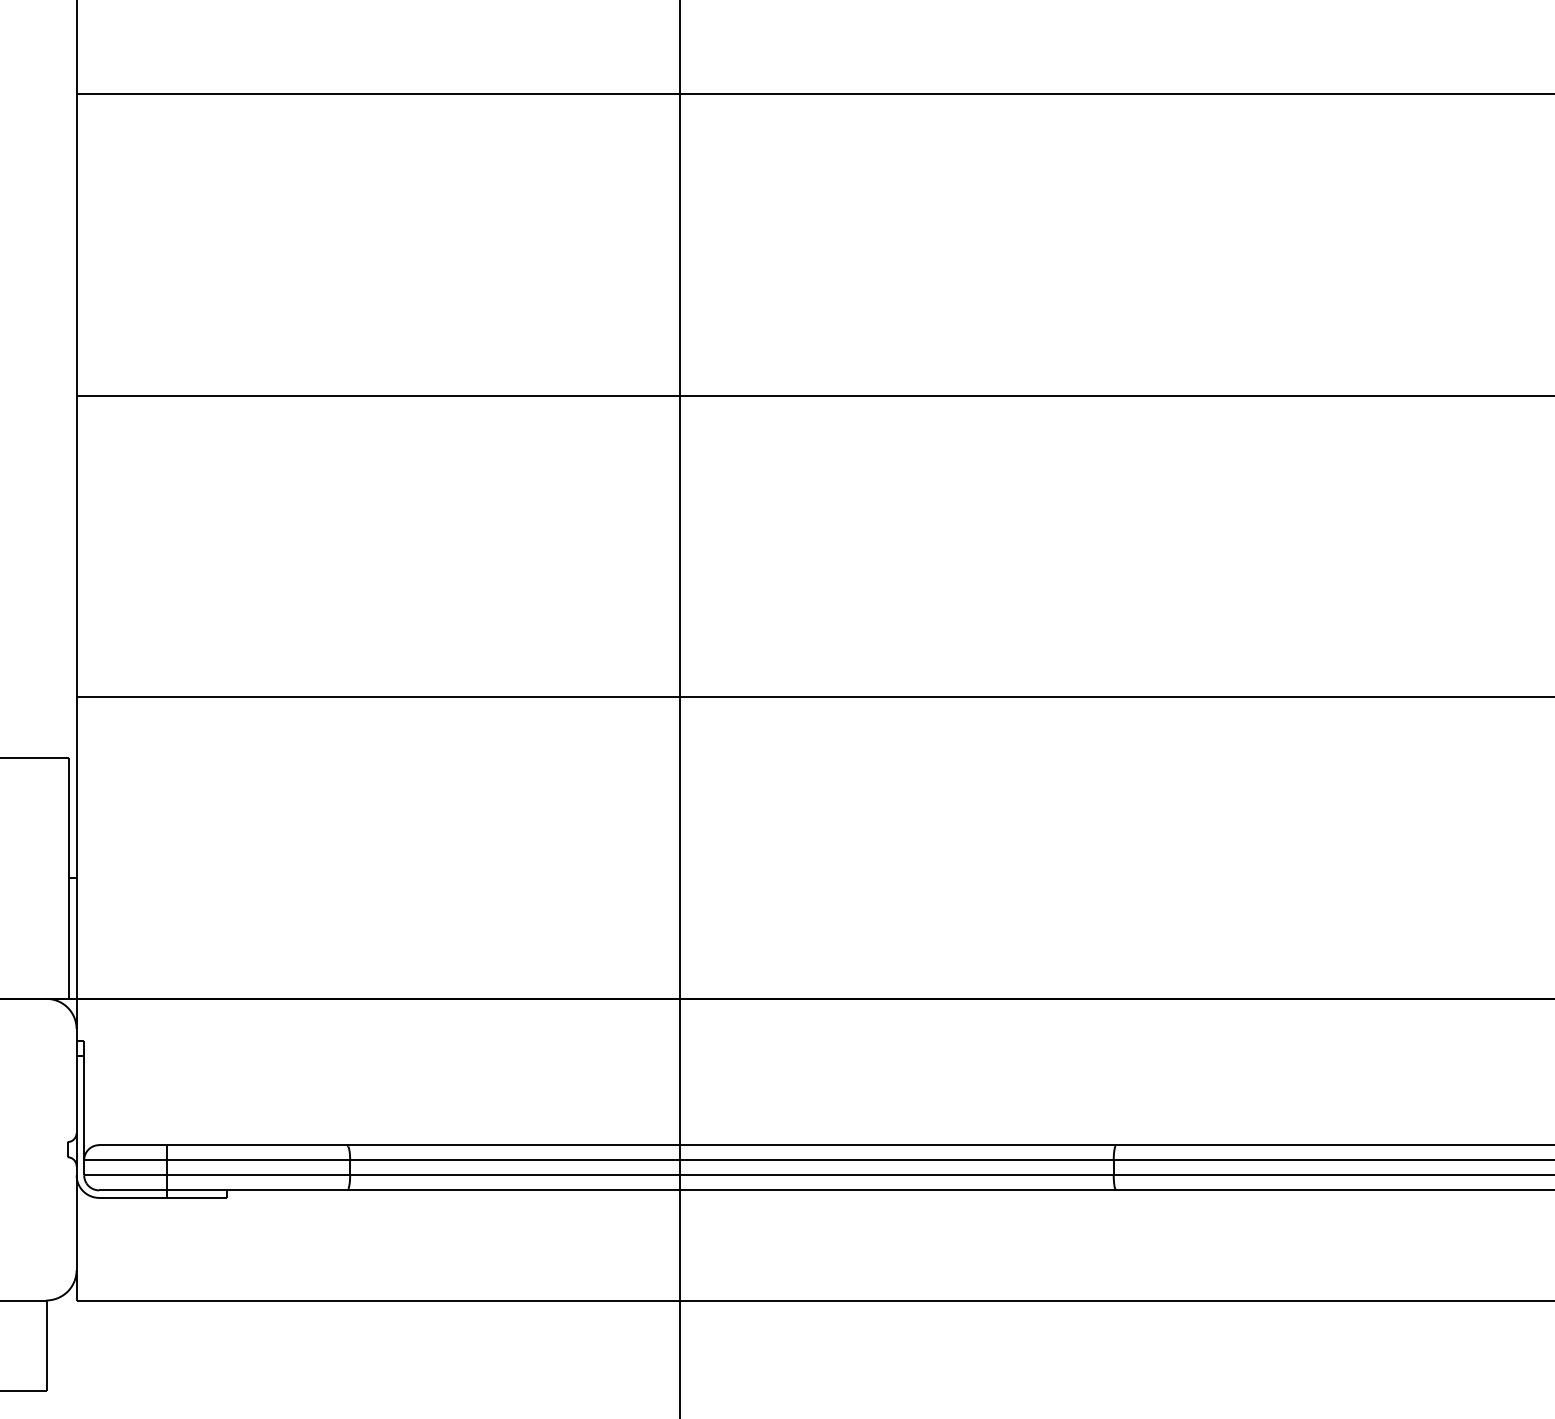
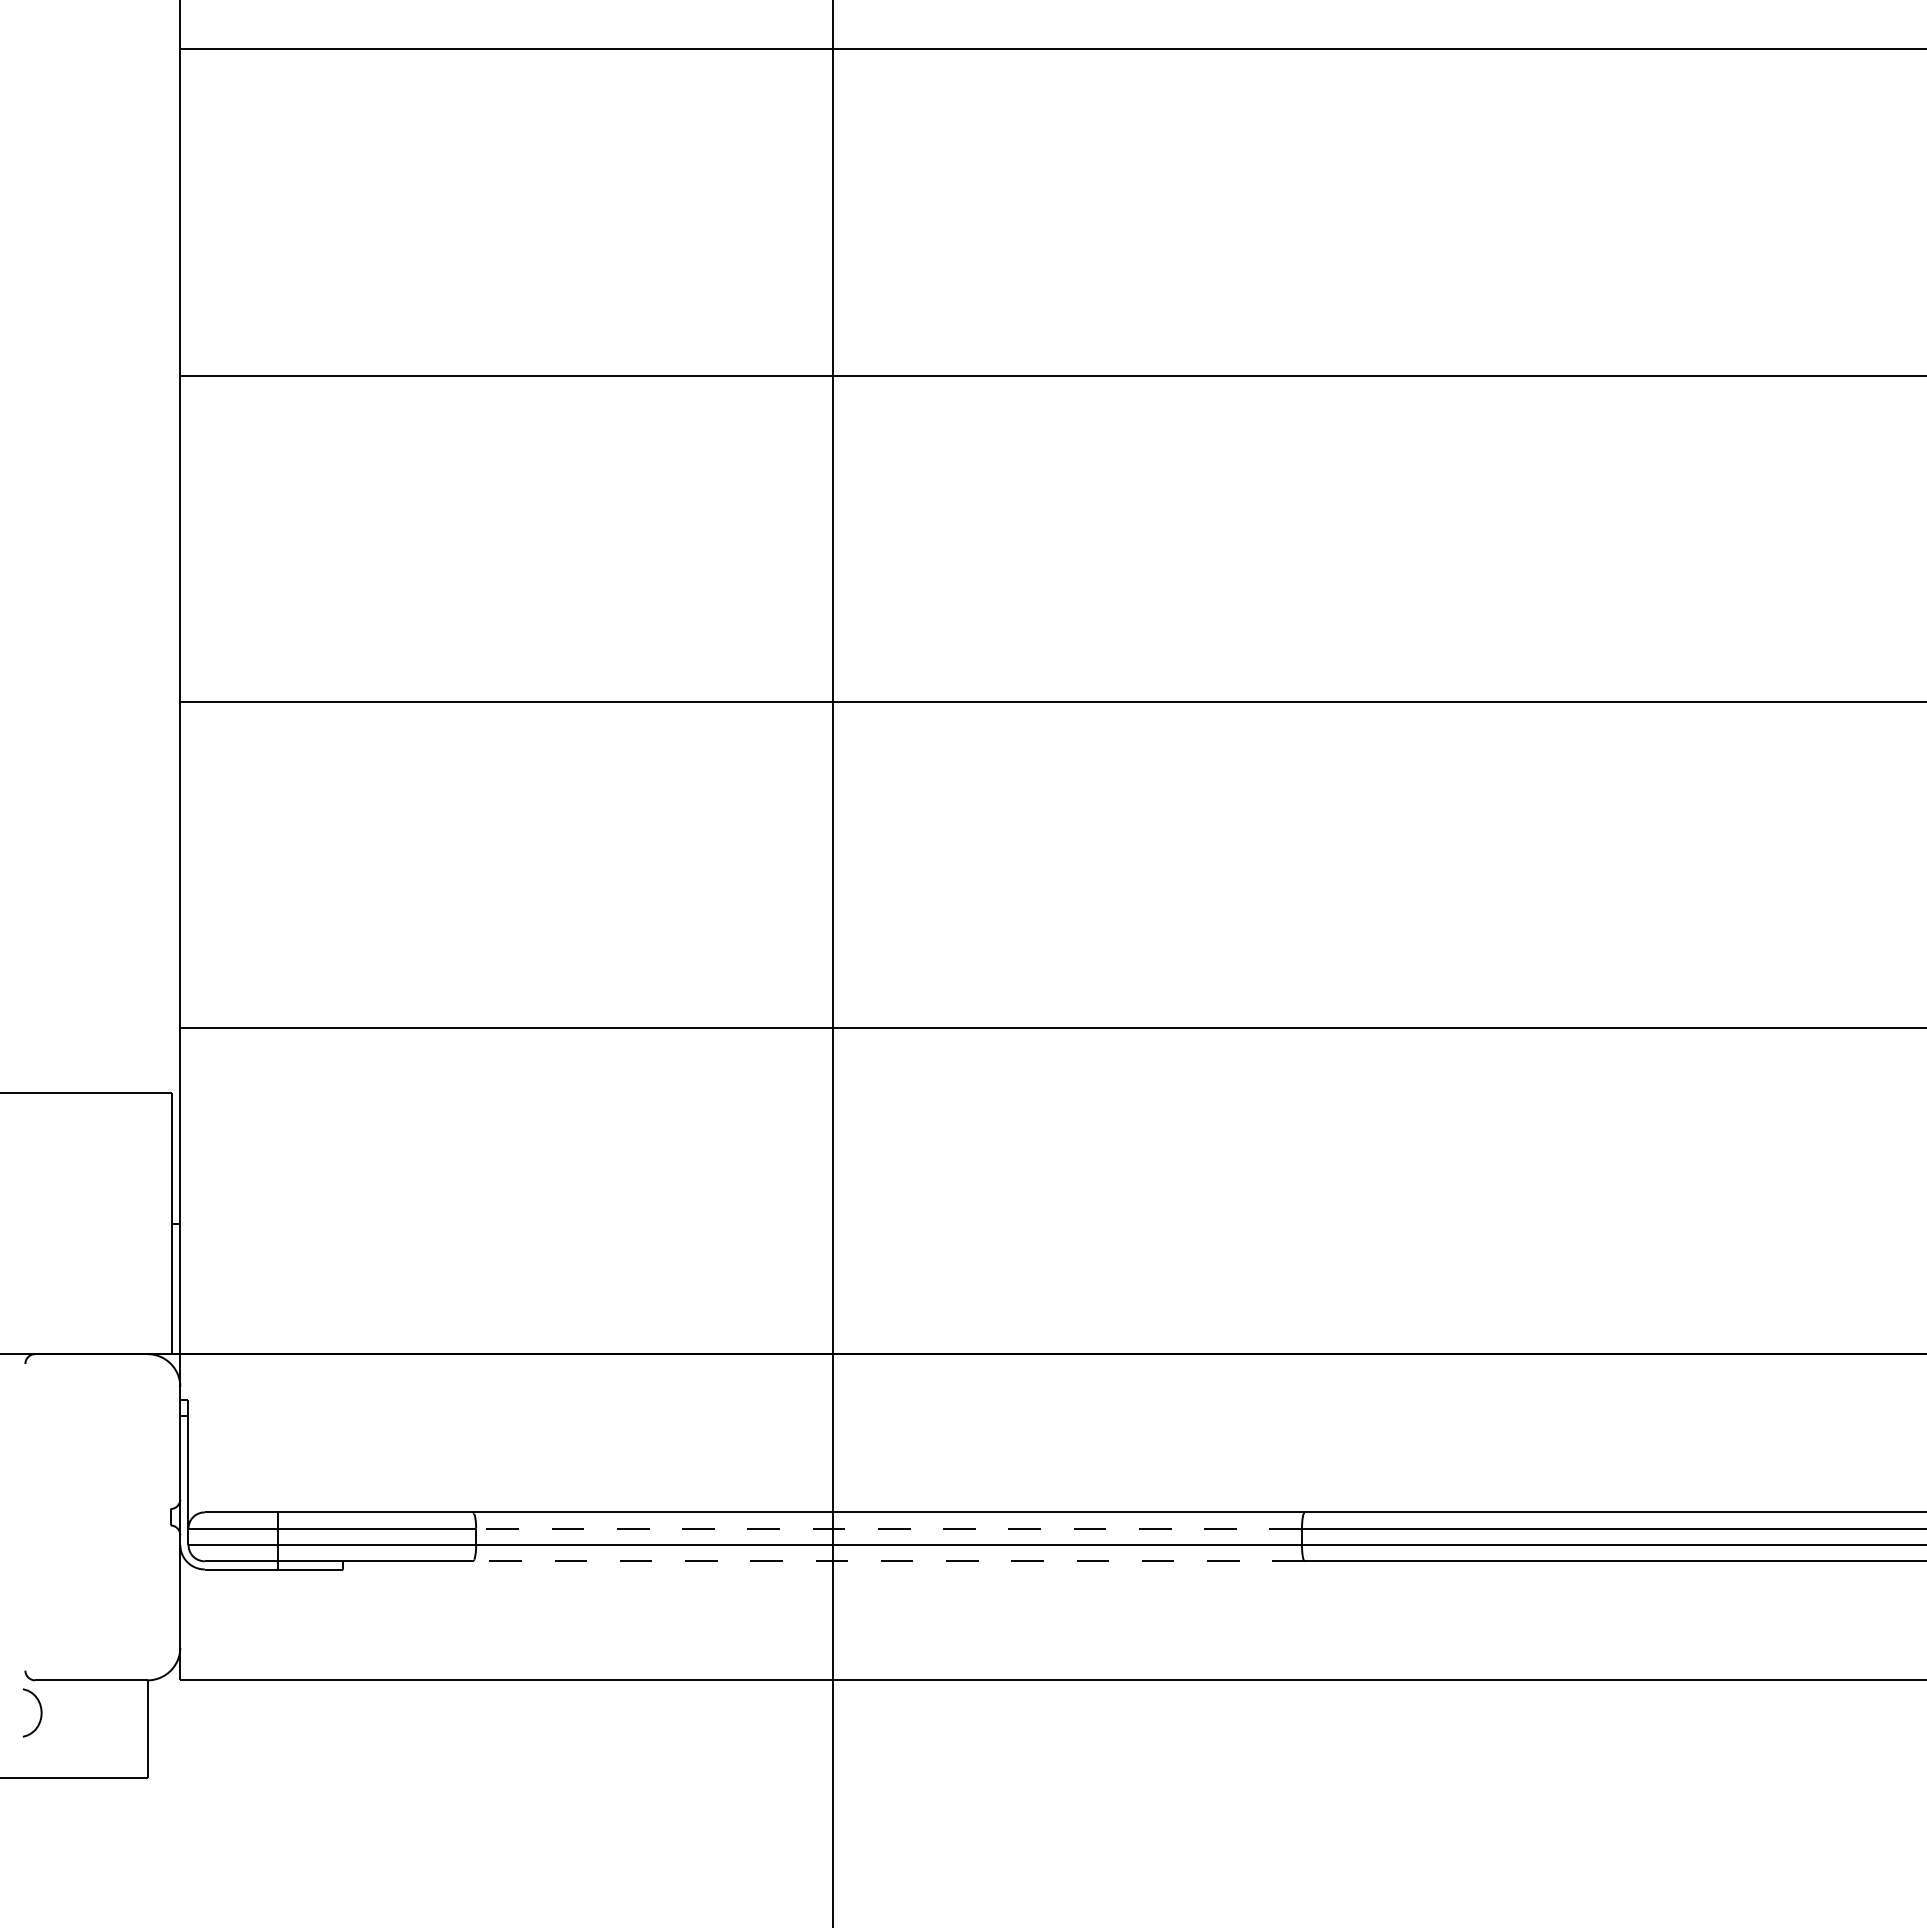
line: (732, 1160) -> (889, 1528), solid -> dashed
line: (731, 1190) -> (888, 1561), solid -> dashed

